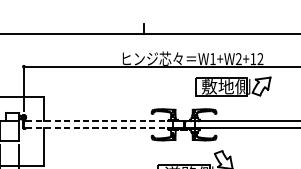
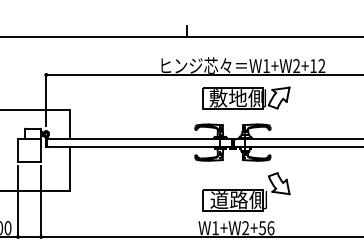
part: (233, 86) -> (246, 97), moved
line: (103, 121) -> (139, 138), dashed -> solid
line: (103, 128) -> (139, 146), dashed -> solid

